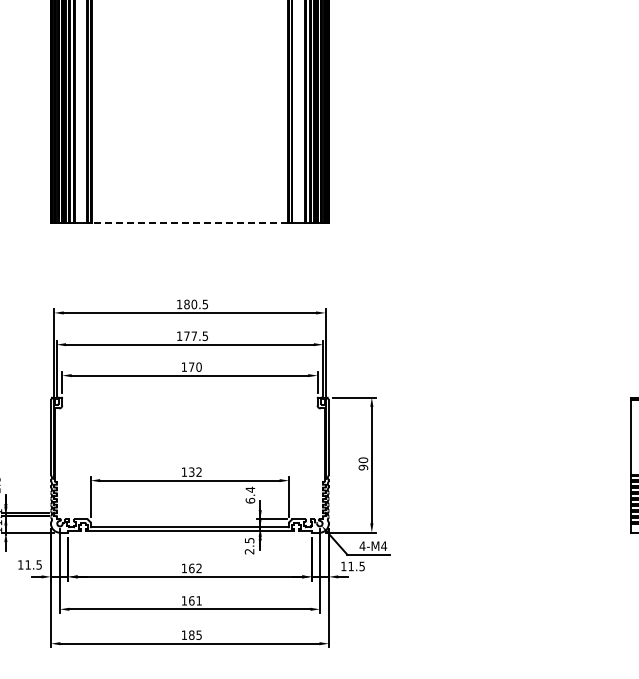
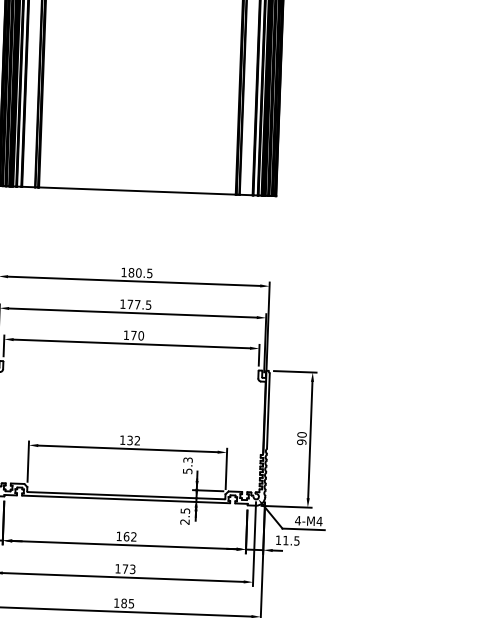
line: (189, 222) -> (136, 190), dashed -> solid
text: (250, 494) -> (187, 464), 6.4 -> 5.3
text: (195, 600) -> (129, 568), 161 -> 173

